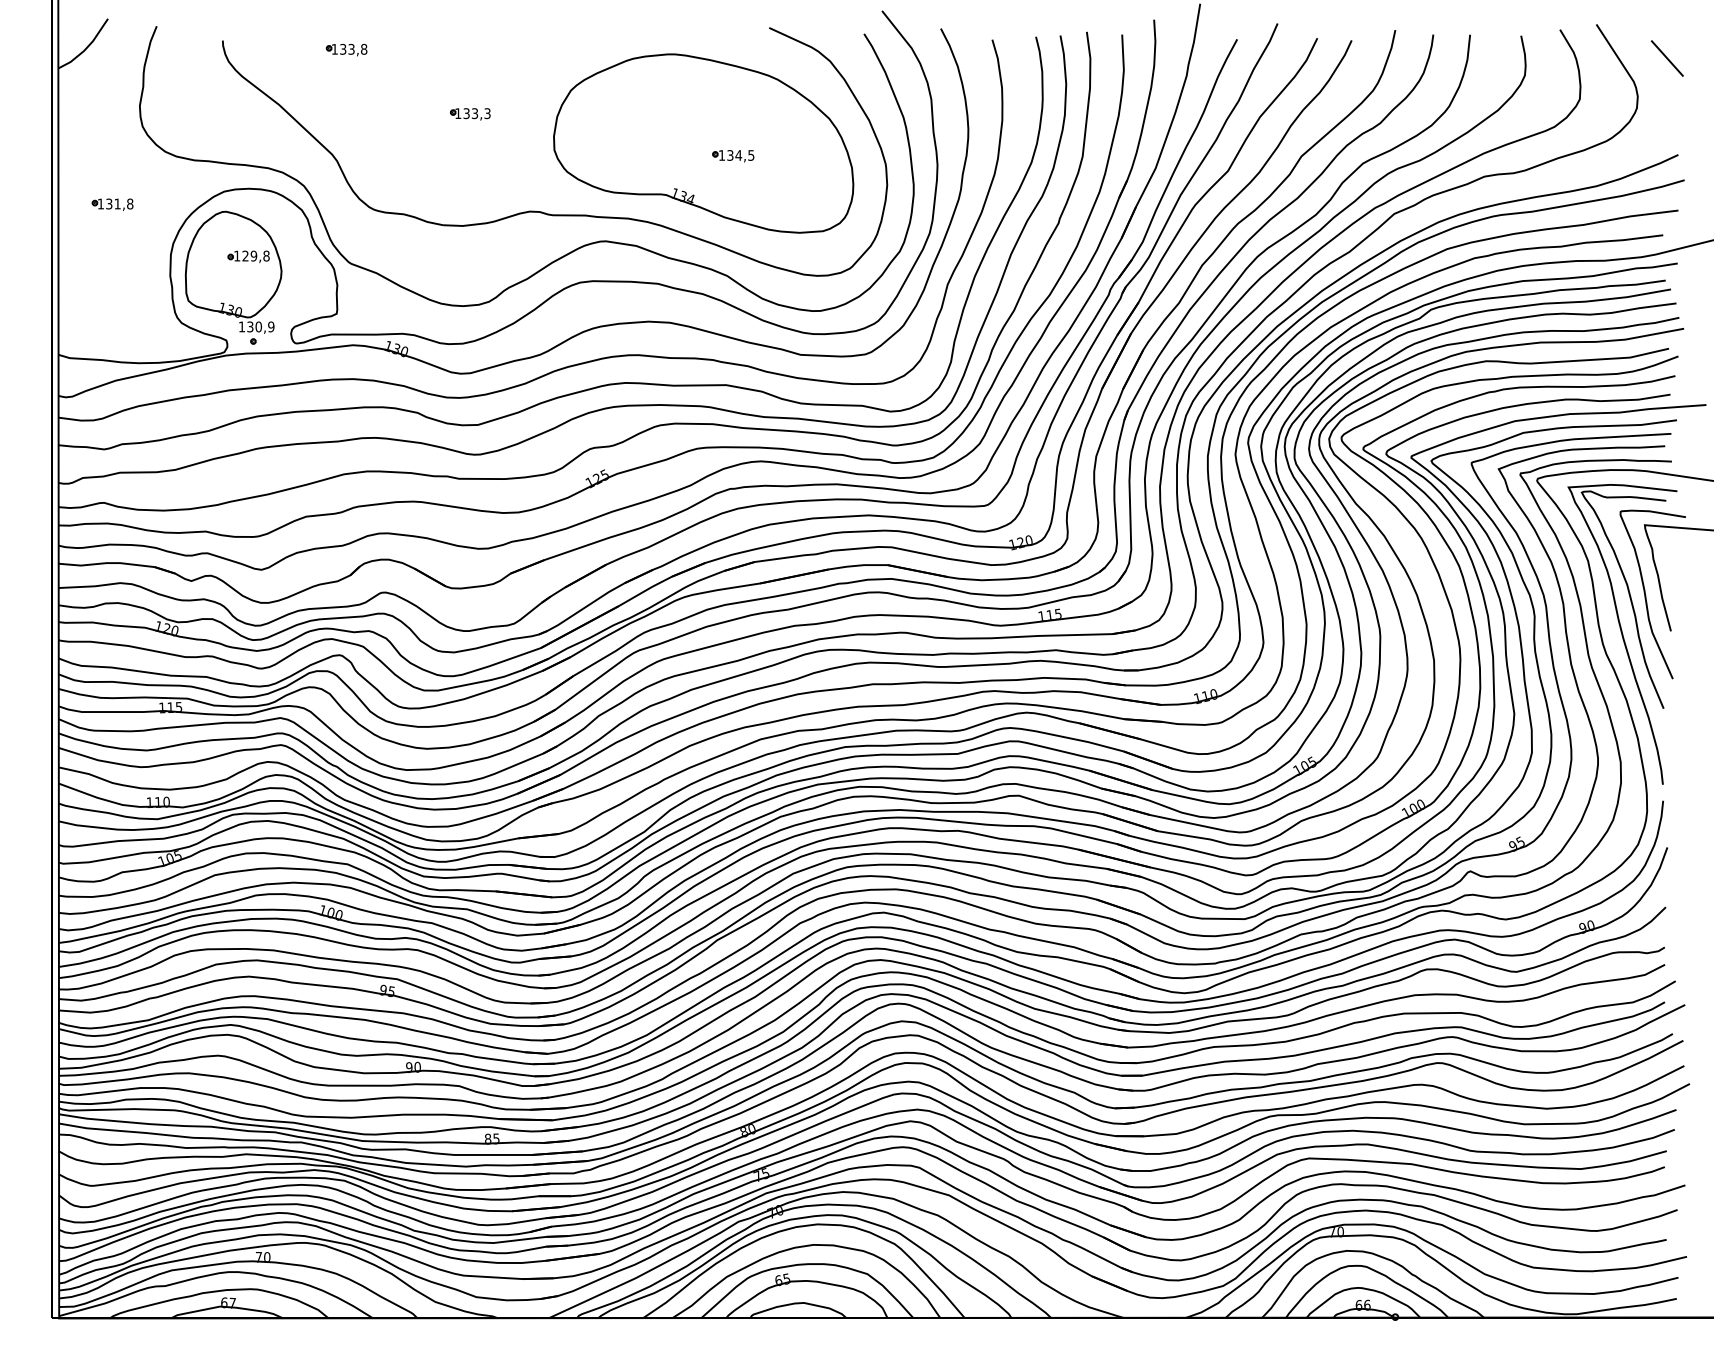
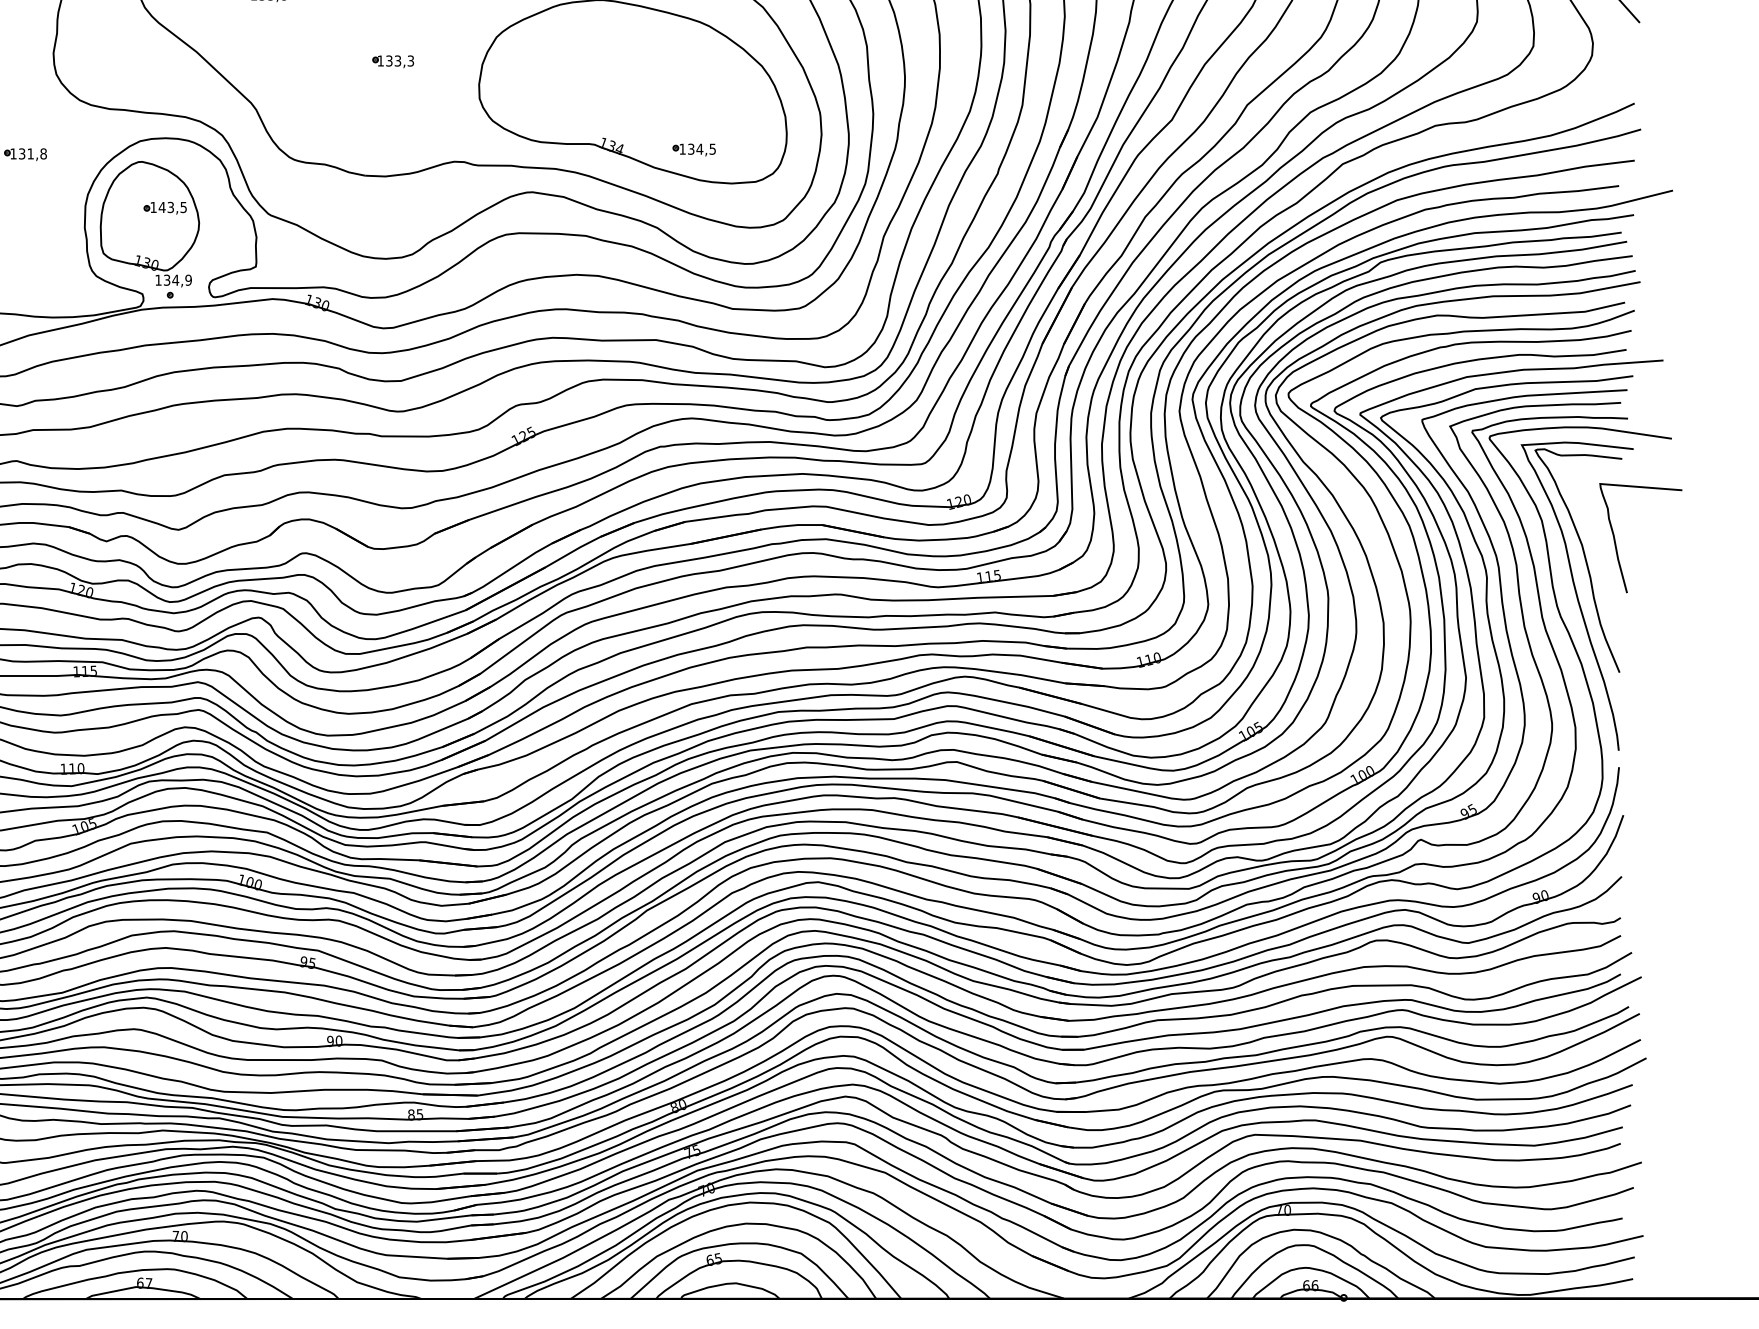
part: (733, 156) -> (694, 150), moved
text: (255, 255) -> (172, 206), 129,8 -> 143,5
text: (258, 326) -> (175, 279), 130,9 -> 134,9
curve: (1646, 595) -> (1601, 556), removed

